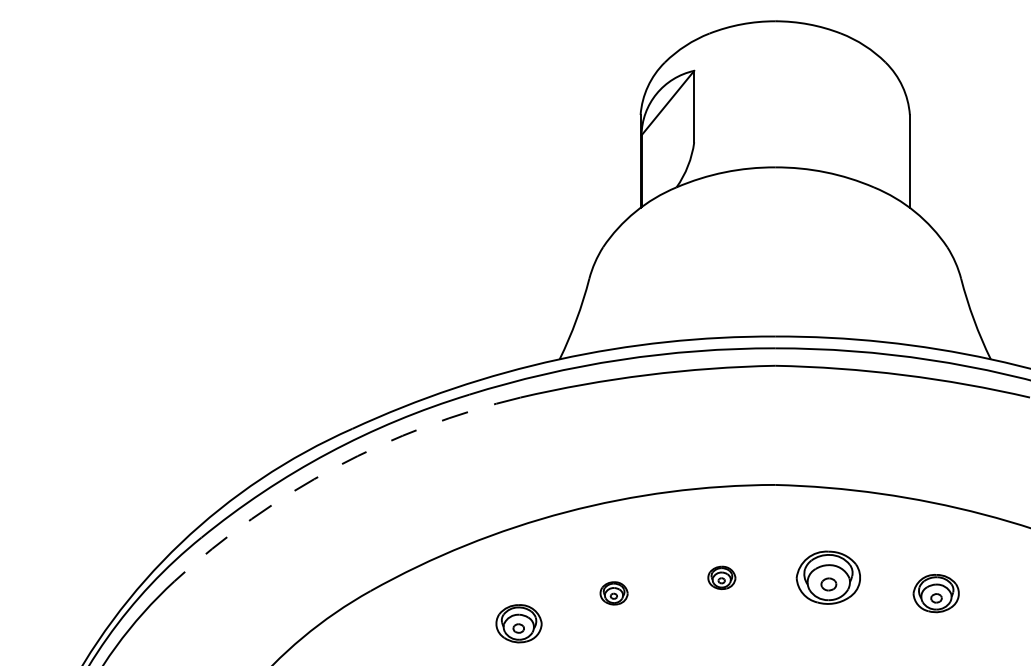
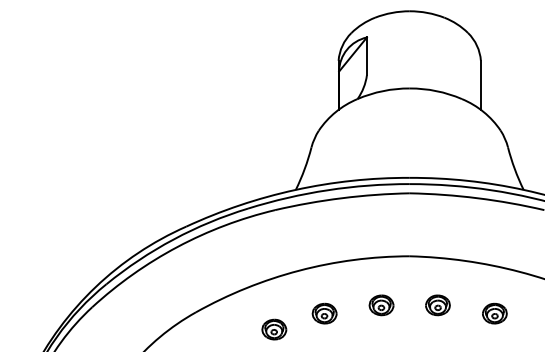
arc: (335, 466) -> (177, 246), dashed -> solid
part: (721, 578) -> (381, 305), size x1.67
part: (827, 578) -> (437, 305), size x0.71
part: (613, 593) -> (324, 313), size x1.67

